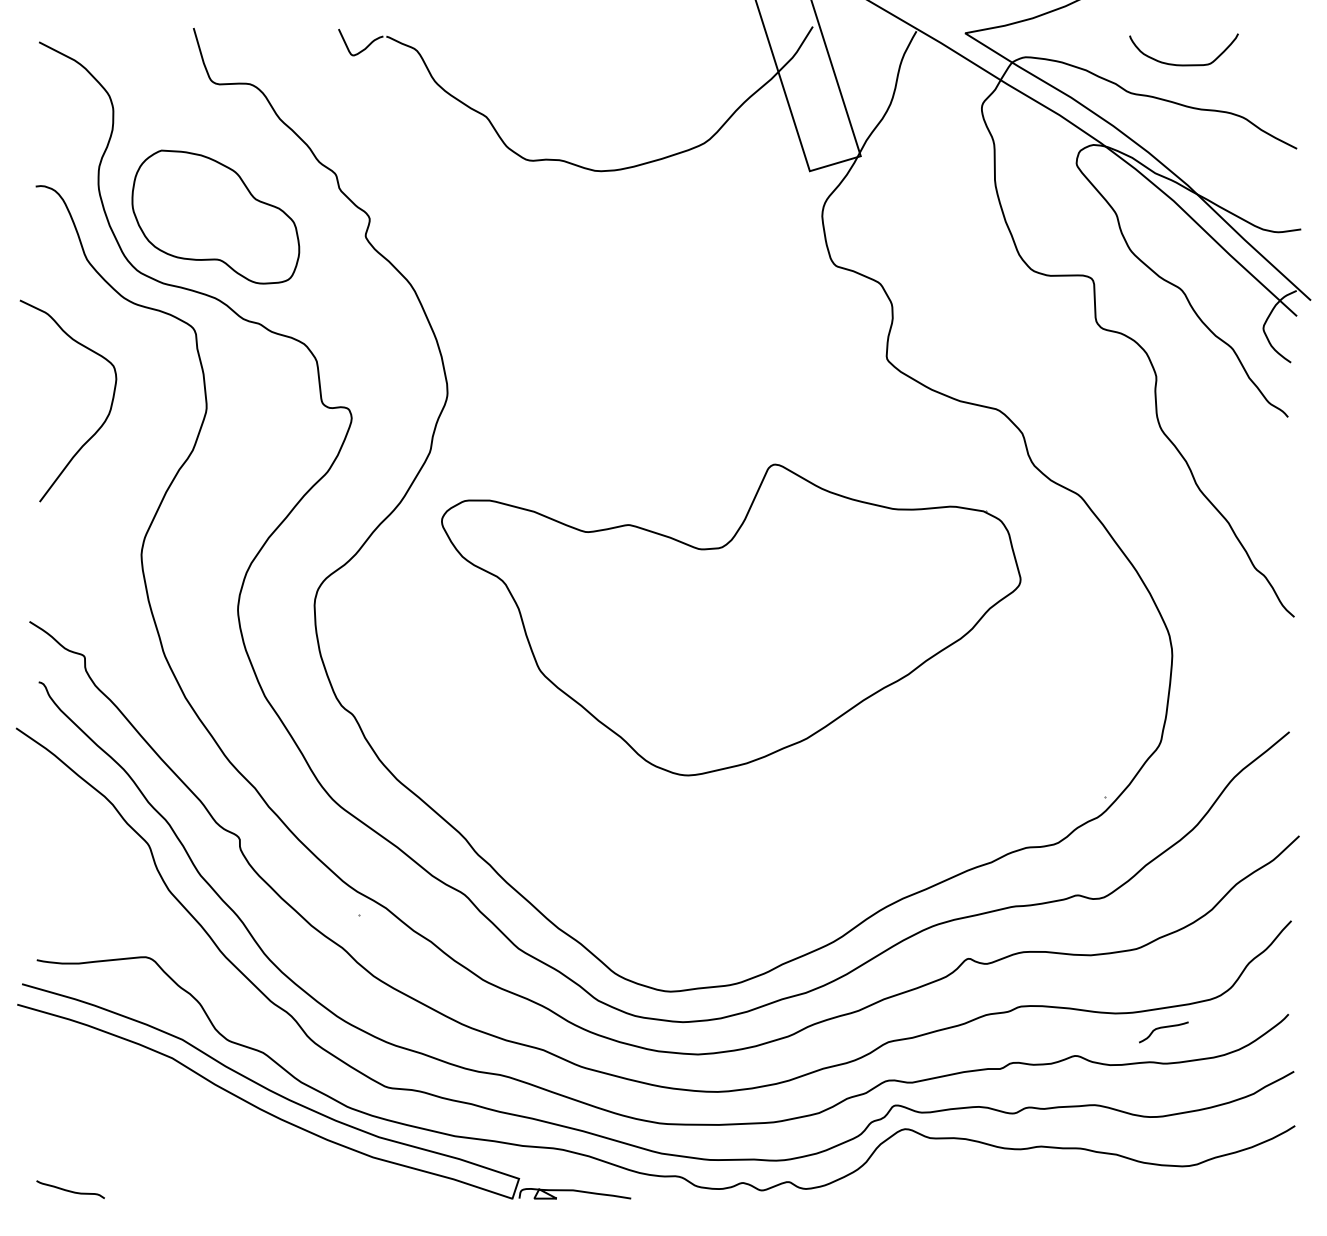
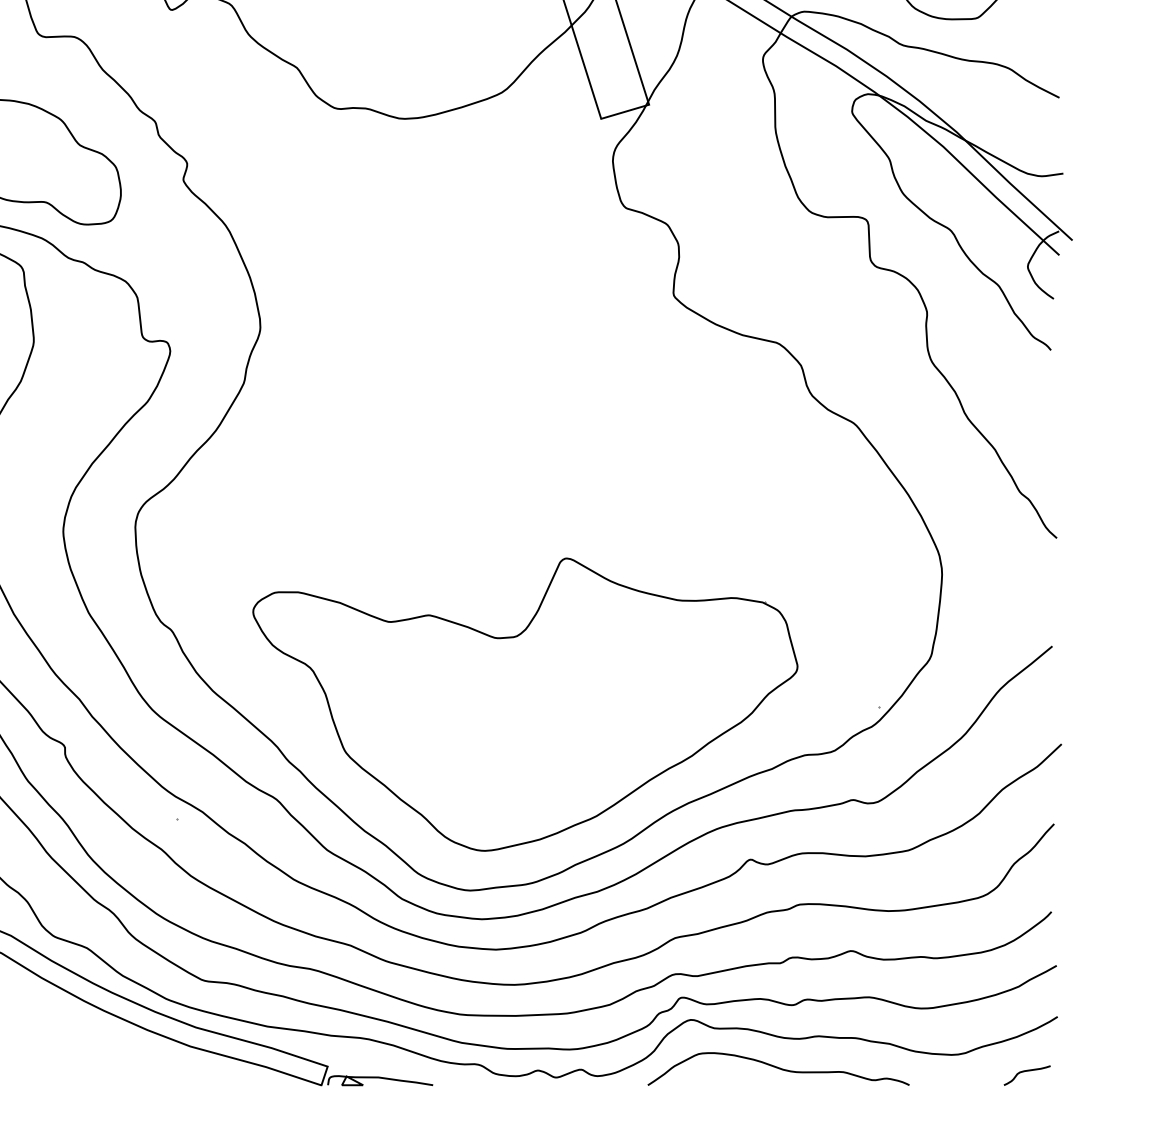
part: (731, 619) -> (525, 704), moved
curve: (1163, 1028) -> (1026, 1071), moved
curve: (998, 1181) -> (778, 1069), added

